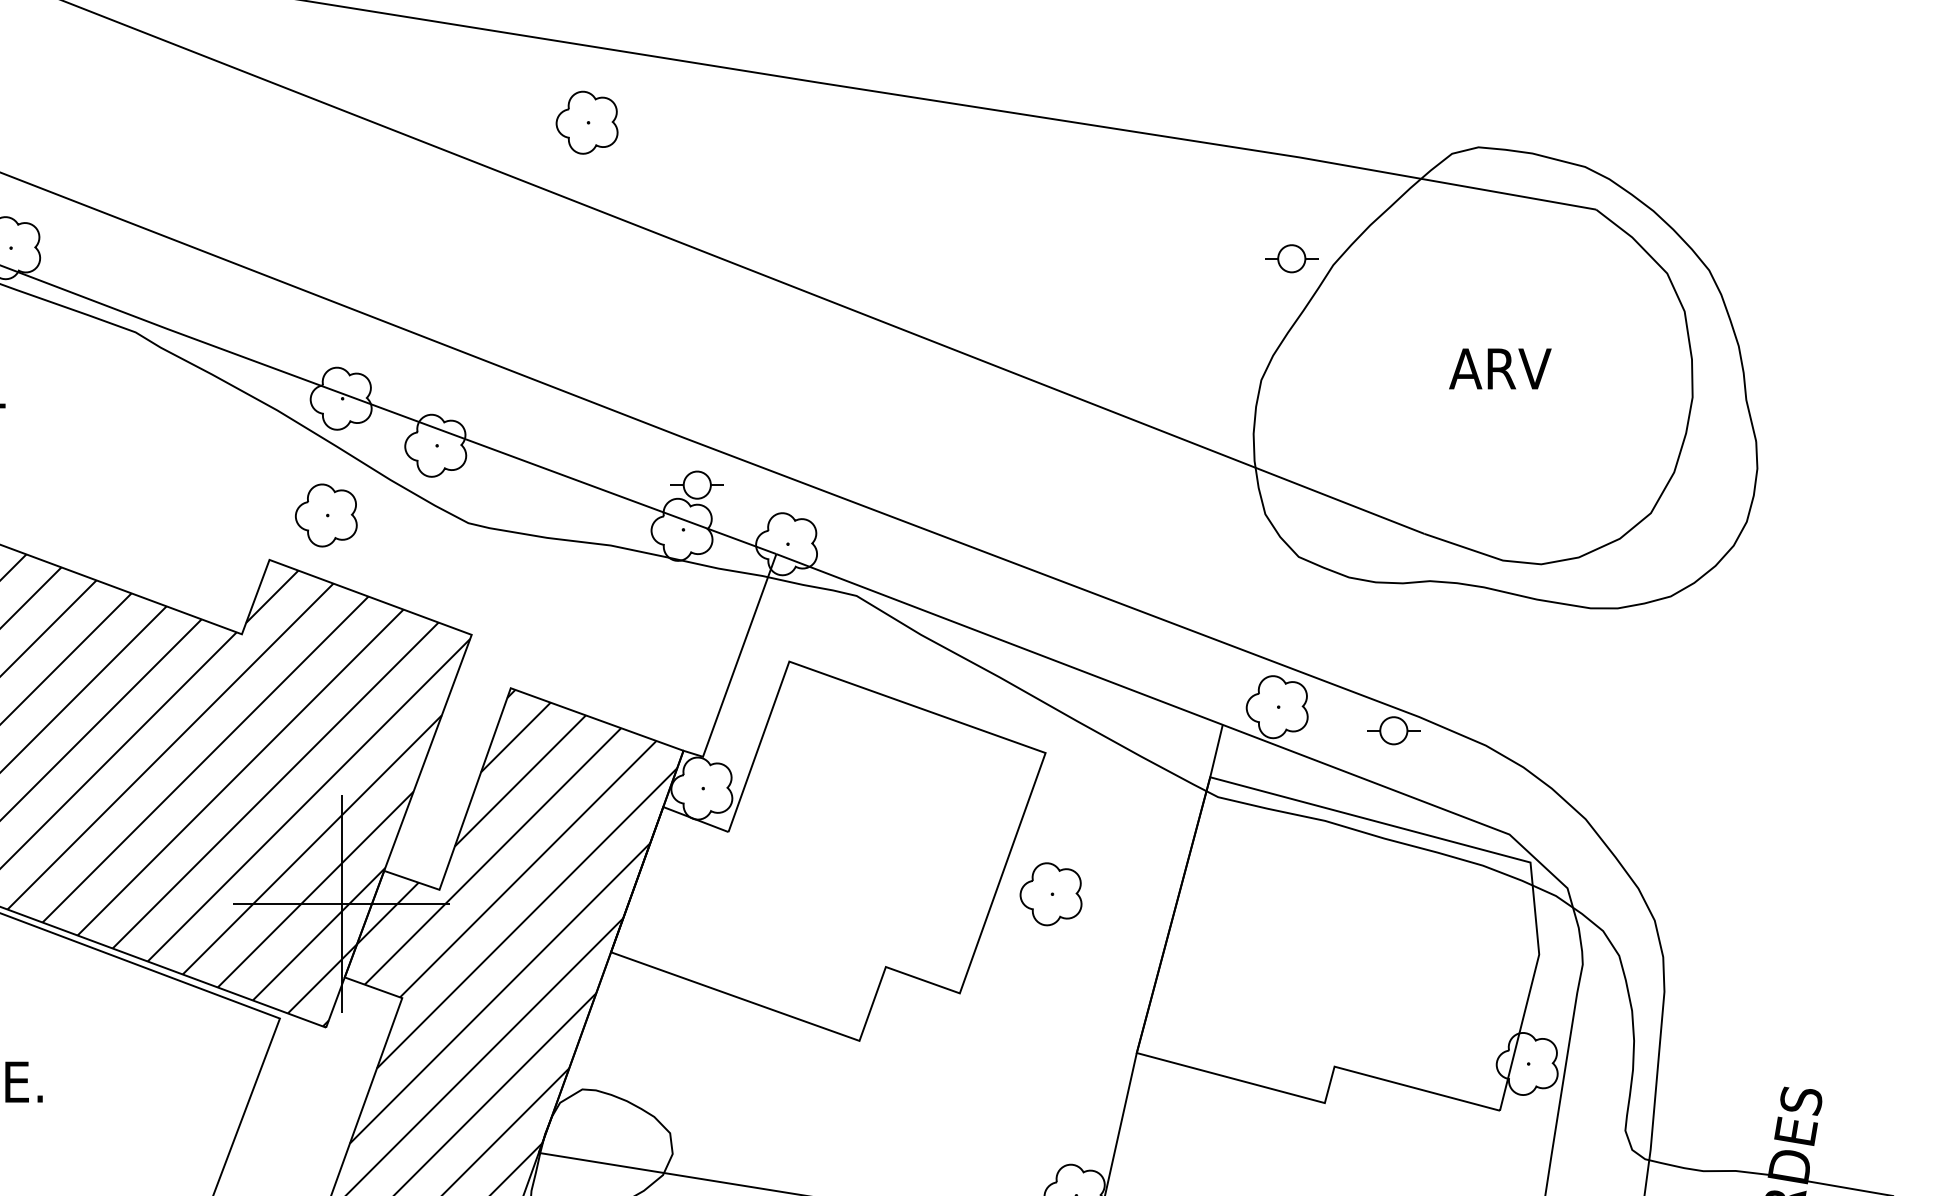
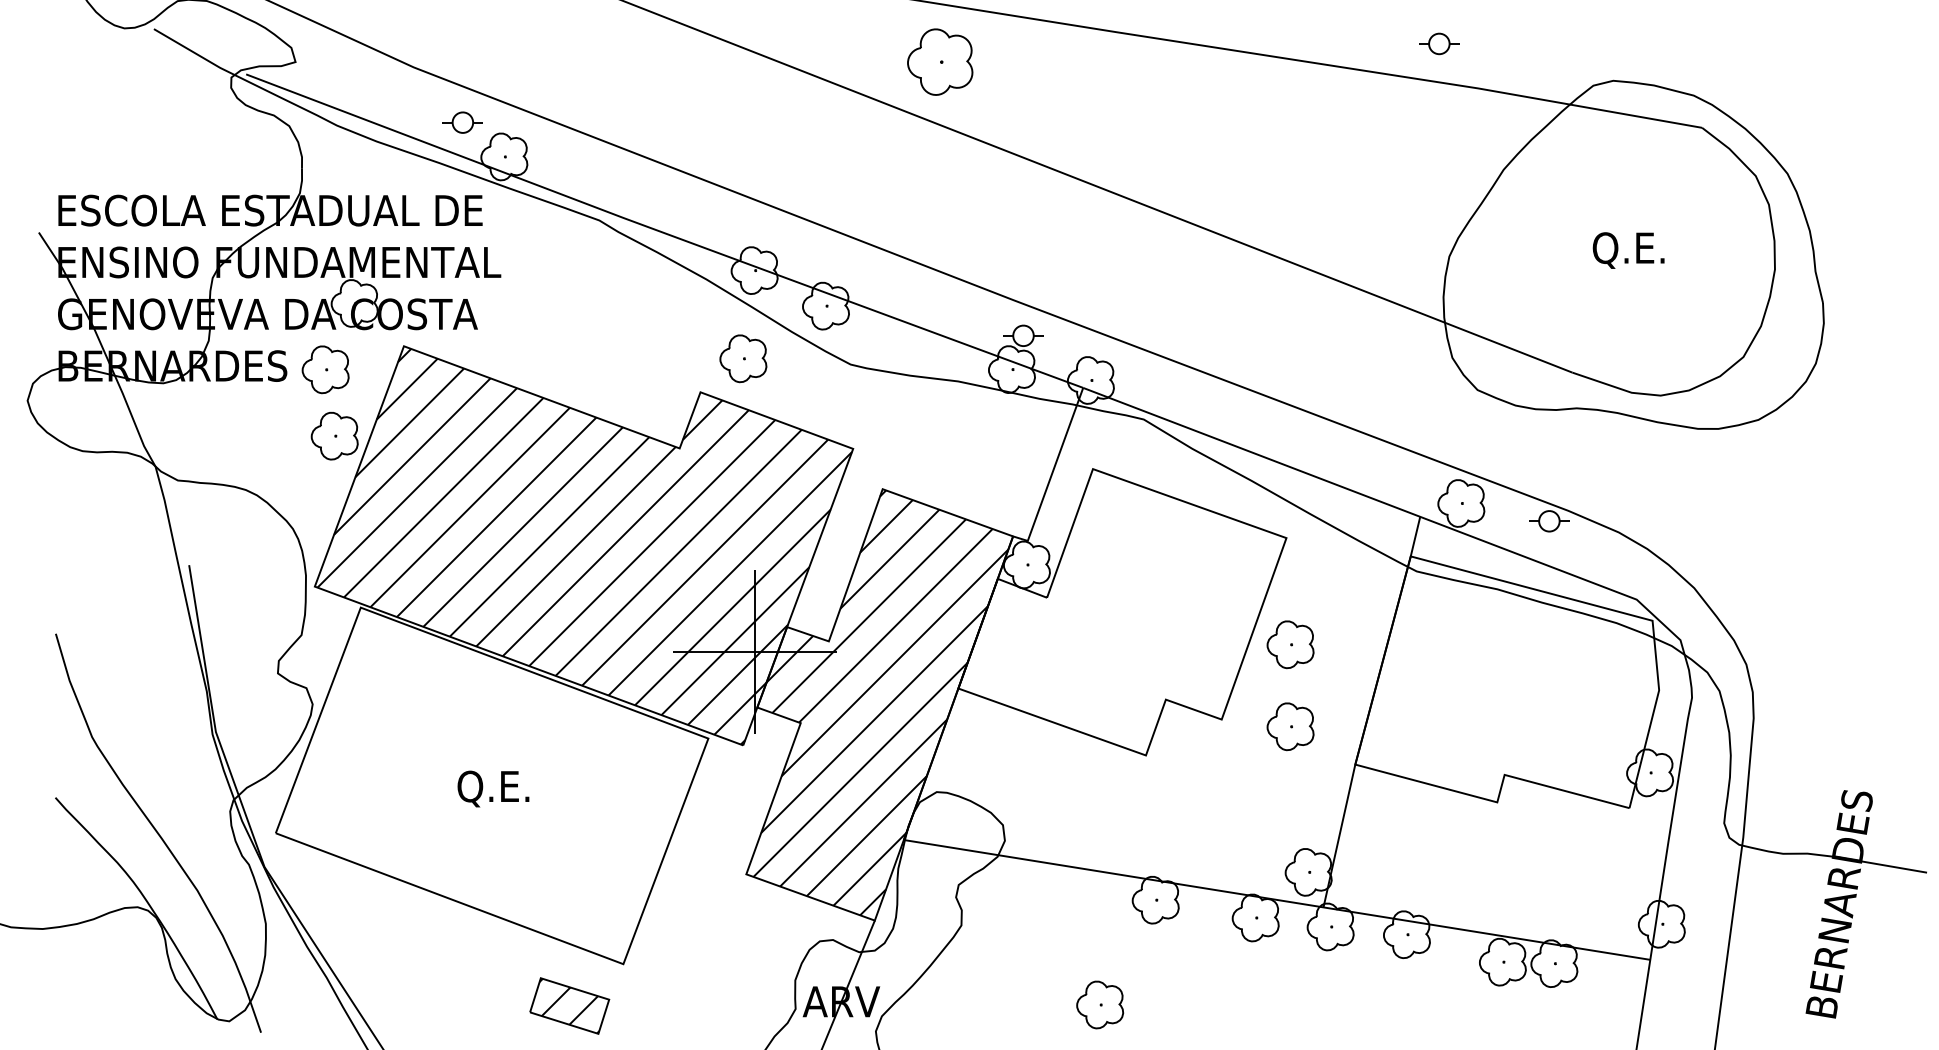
part: (587, 123) -> (940, 62), size x1.4
part: (1292, 258) -> (1439, 43), moved
text: (1499, 372) -> (1629, 250), ARV -> Q.E.
part: (1050, 1002) -> (1290, 726), added

